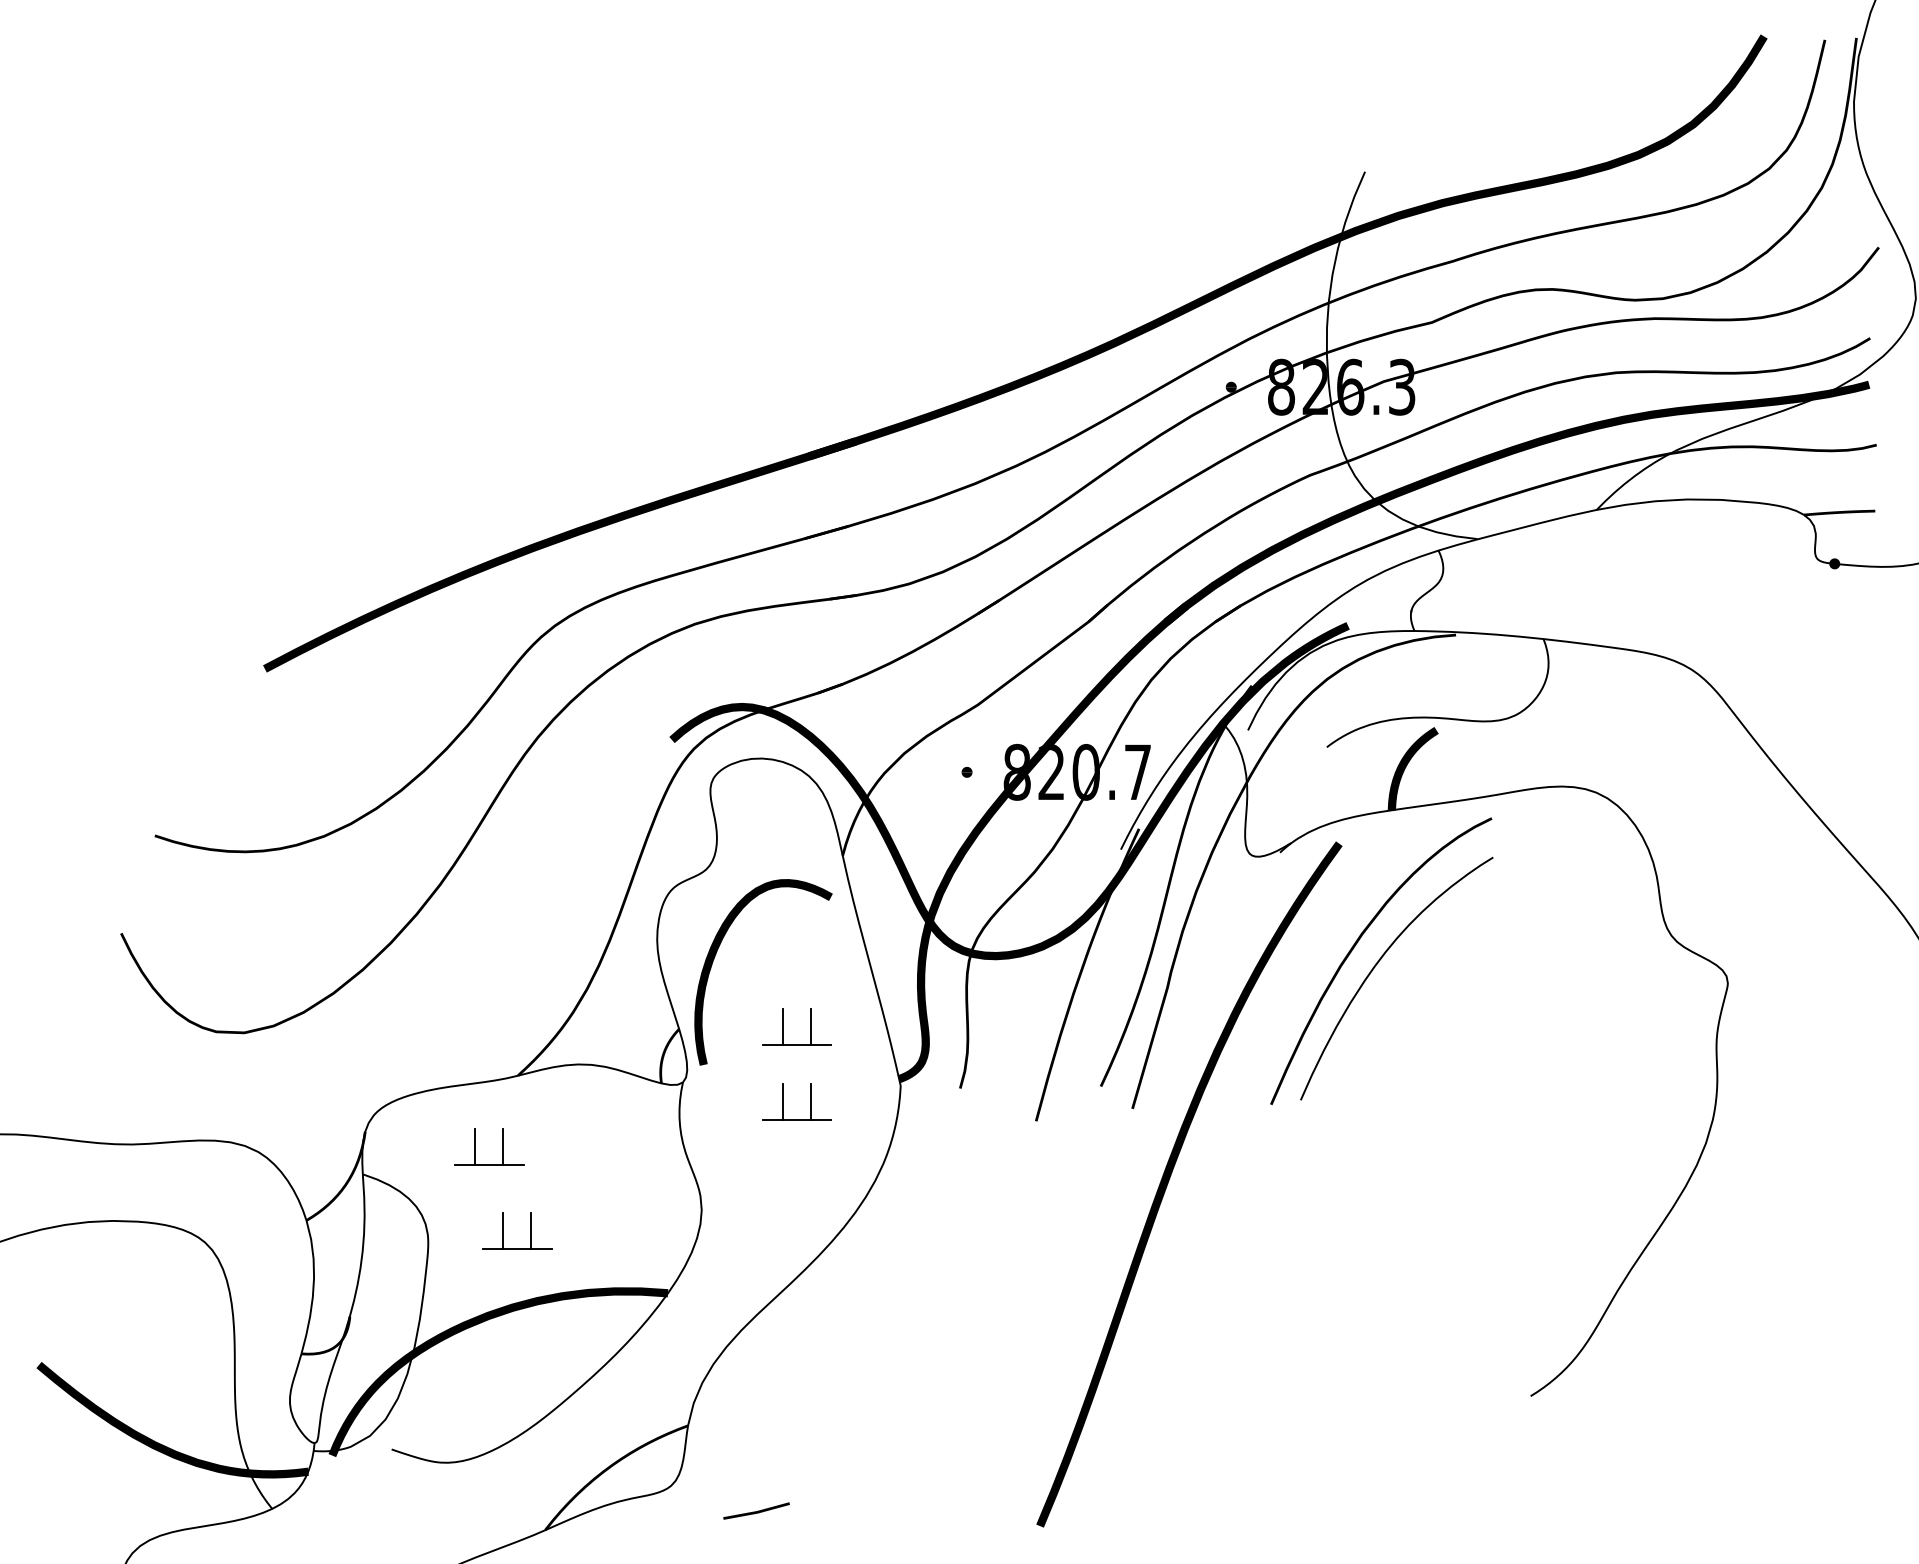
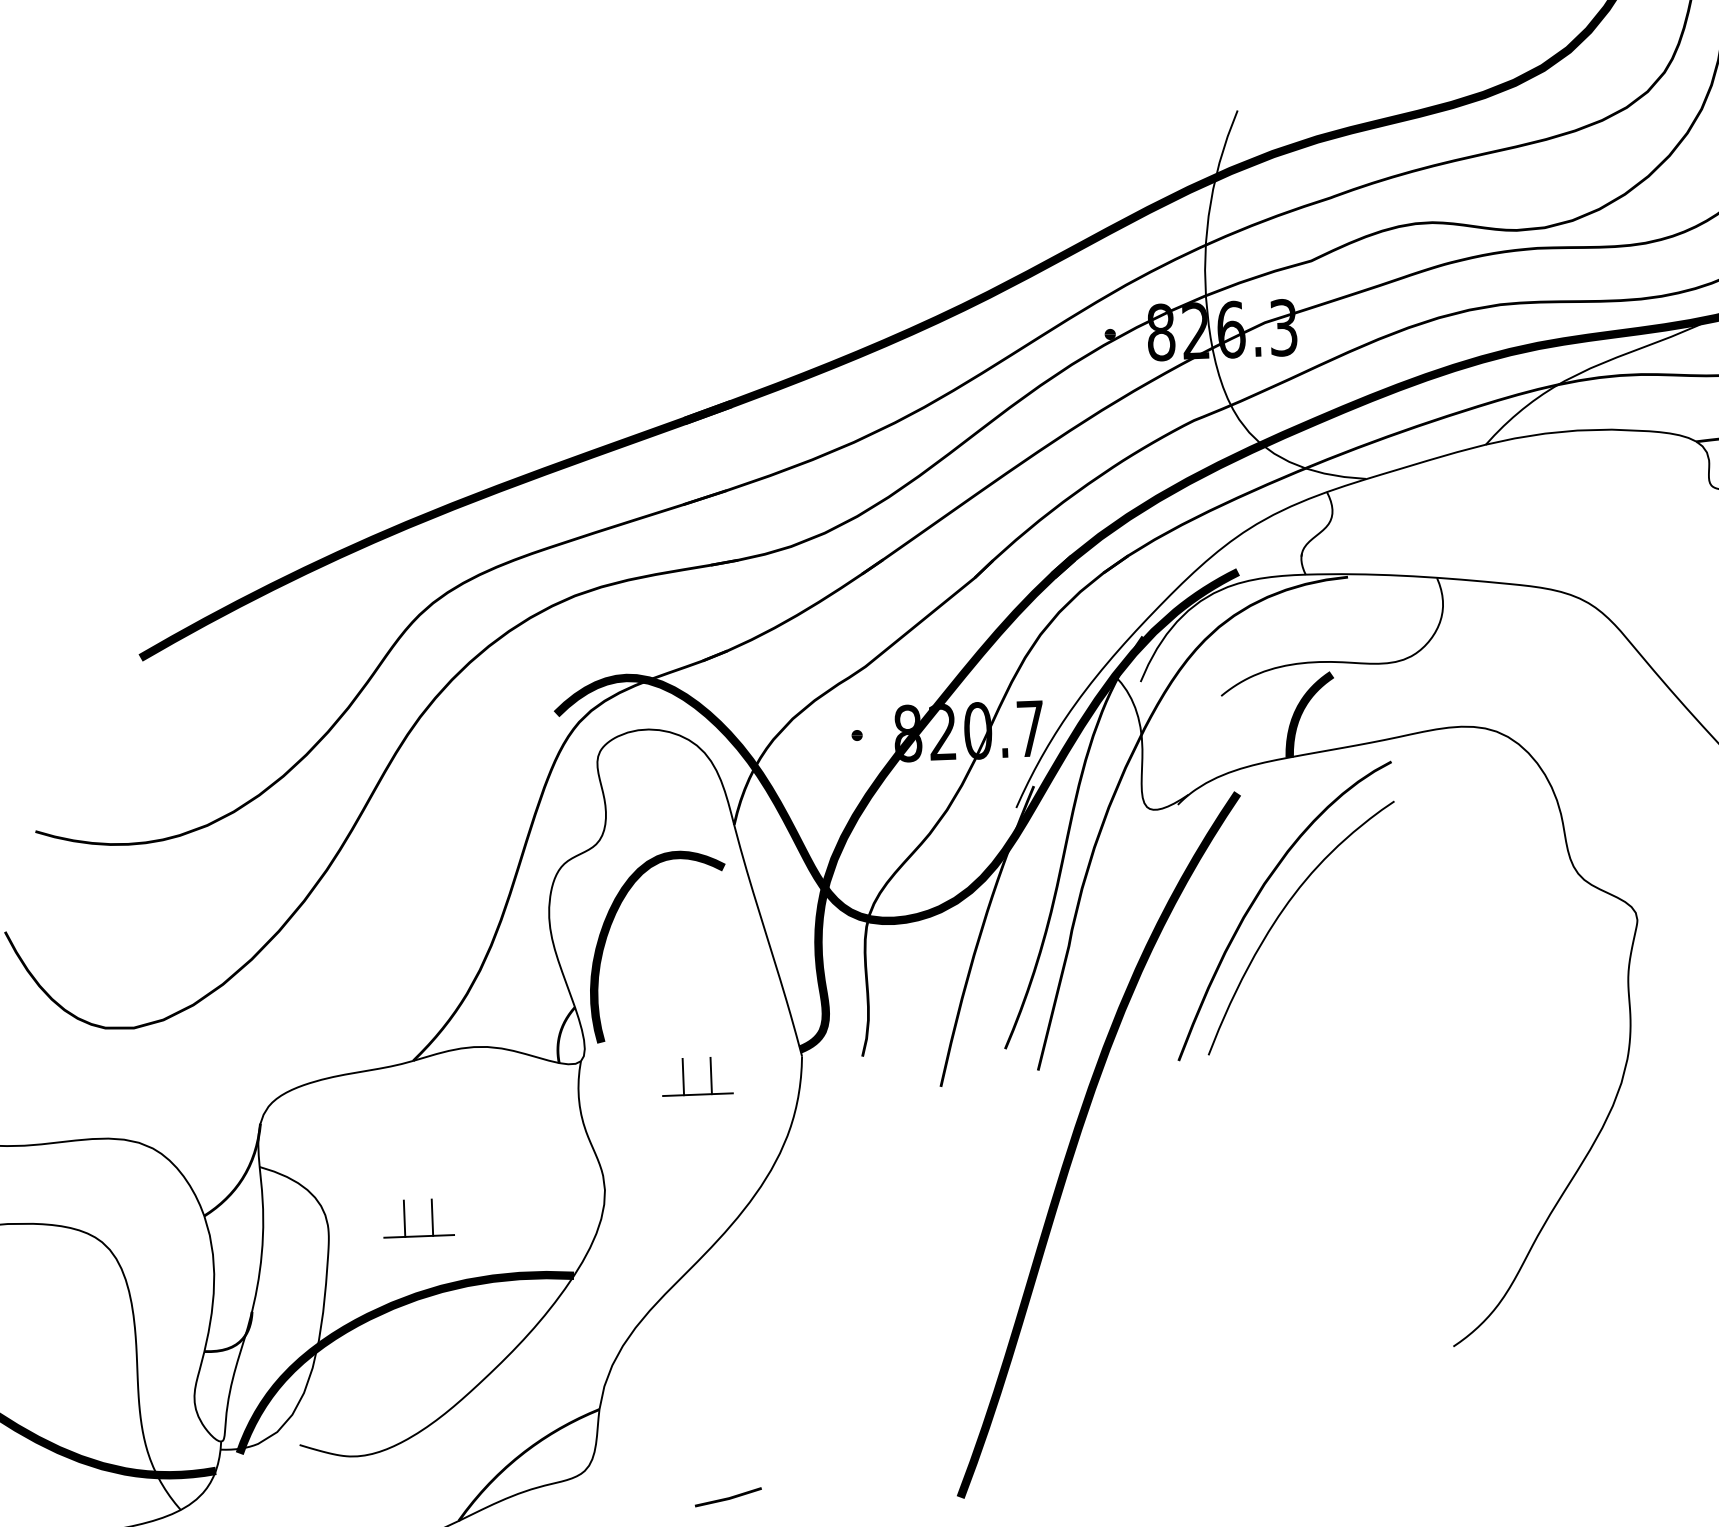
part: (783, 1026) -> (680, 1000), removed
part: (502, 1146) -> (400, 1133), removed
line: (757, 1510) -> (729, 1496), moved

